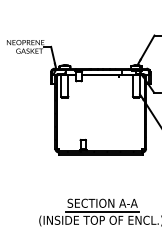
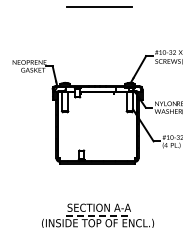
line: (102, 211) -> (99, 215), solid -> dashed

